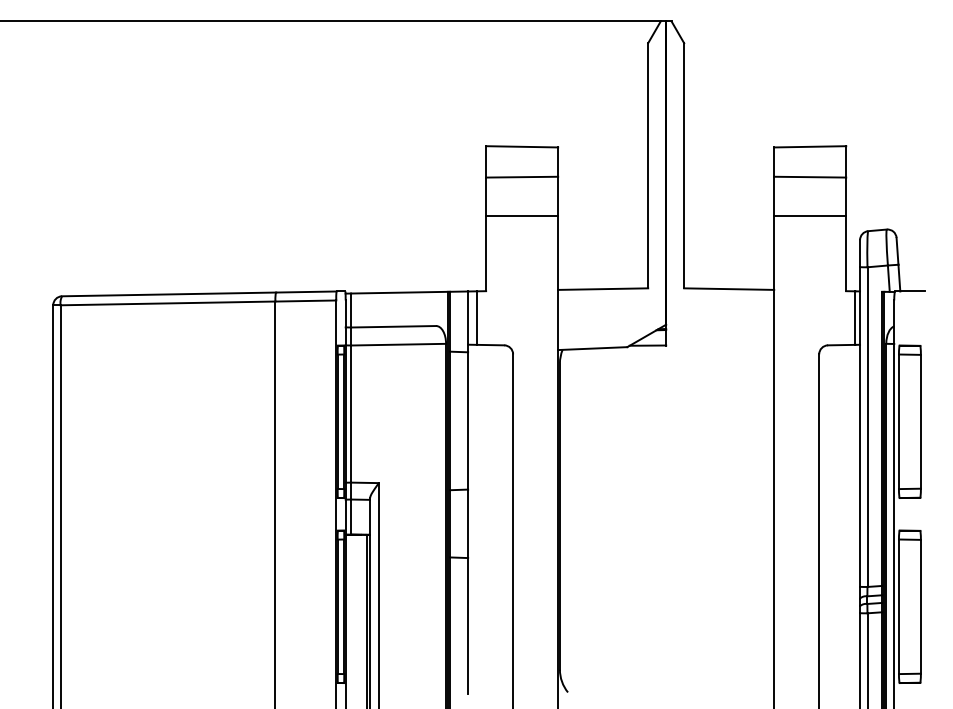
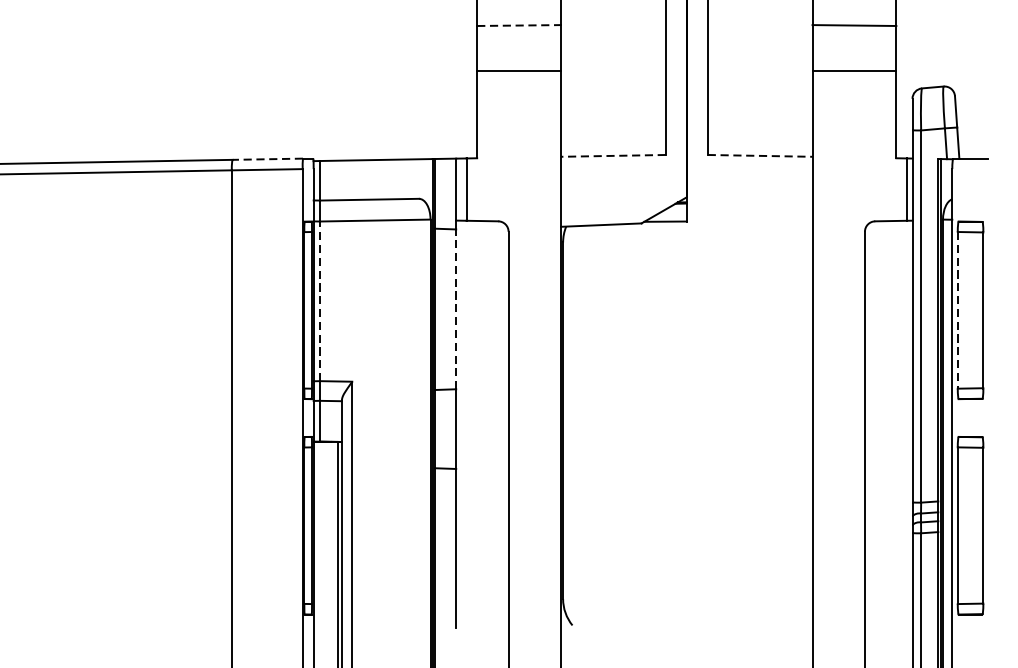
line: (522, 177) -> (519, 25), solid -> dashed
line: (602, 289) -> (612, 156), solid -> dashed
line: (729, 289) -> (760, 156), solid -> dashed
line: (305, 292) -> (266, 159), solid -> dashed
line: (351, 414) -> (320, 301), solid -> dashed
line: (468, 420) -> (456, 308), solid -> dashed
line: (898, 422) -> (957, 311), solid -> dashed

